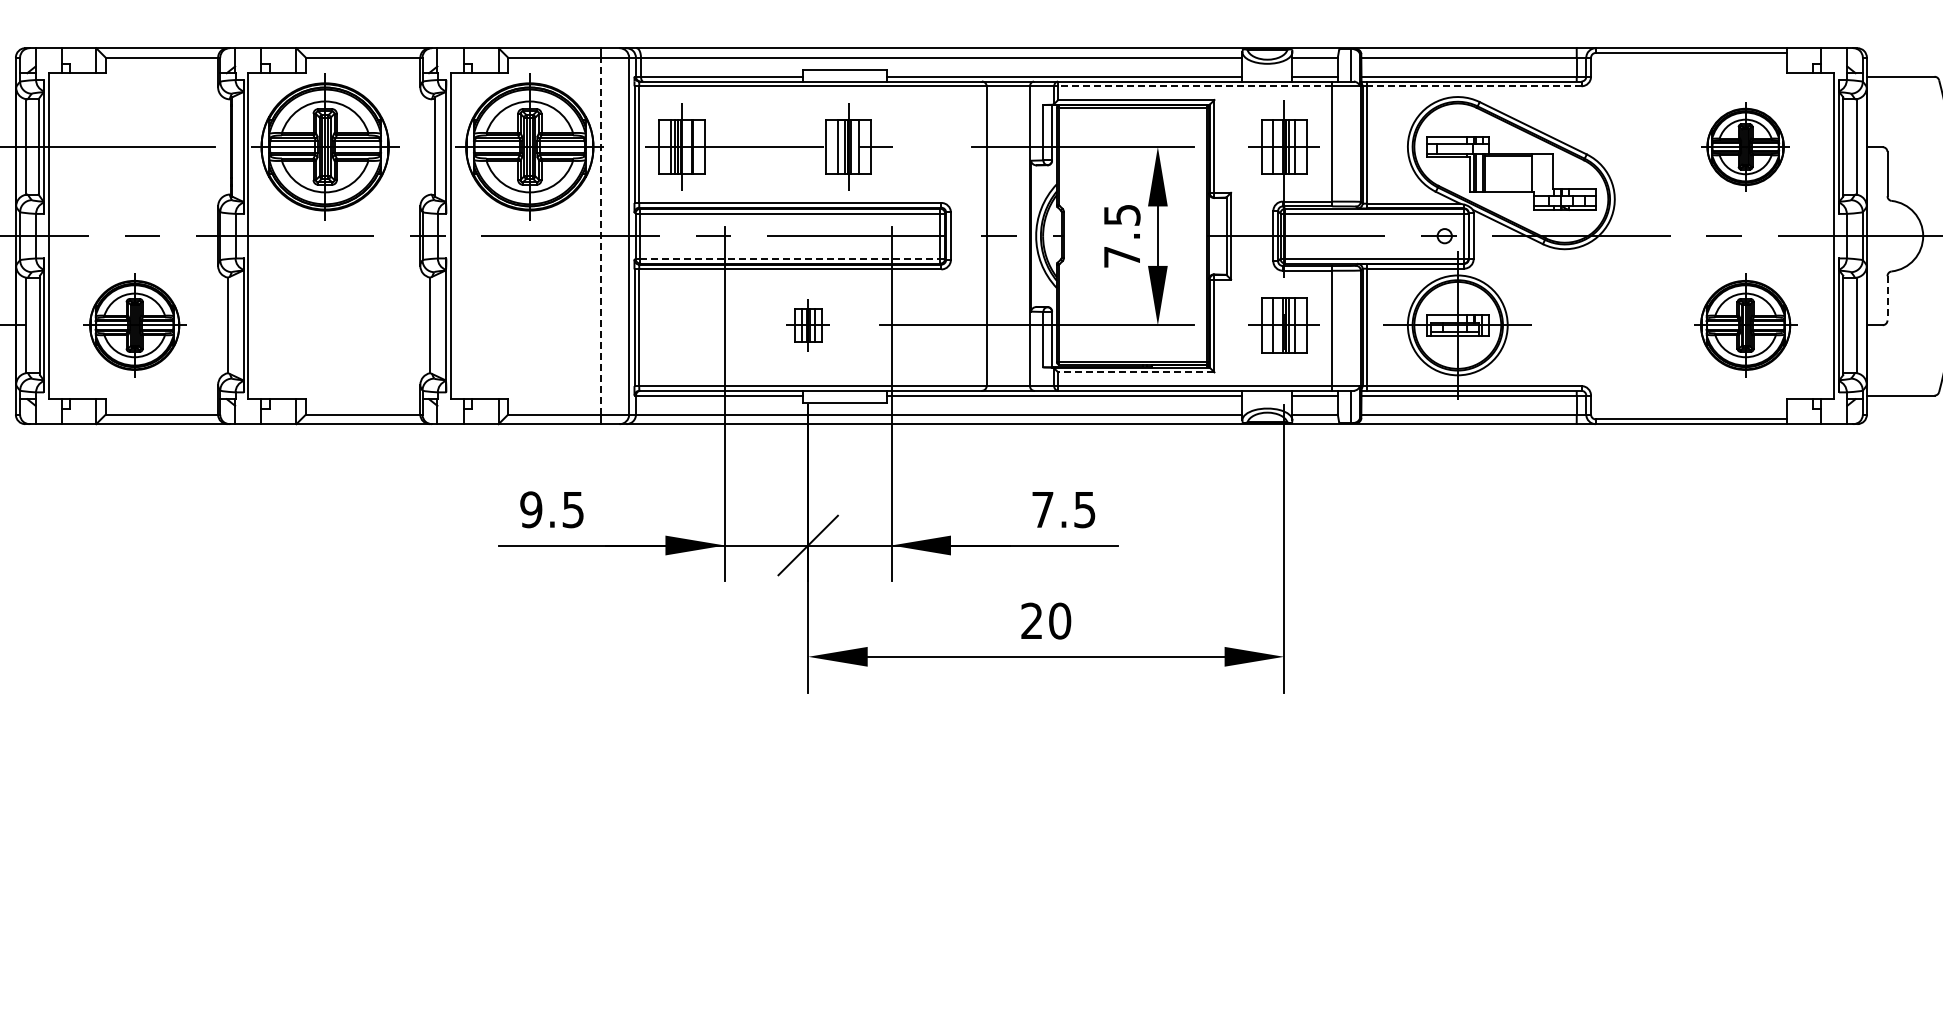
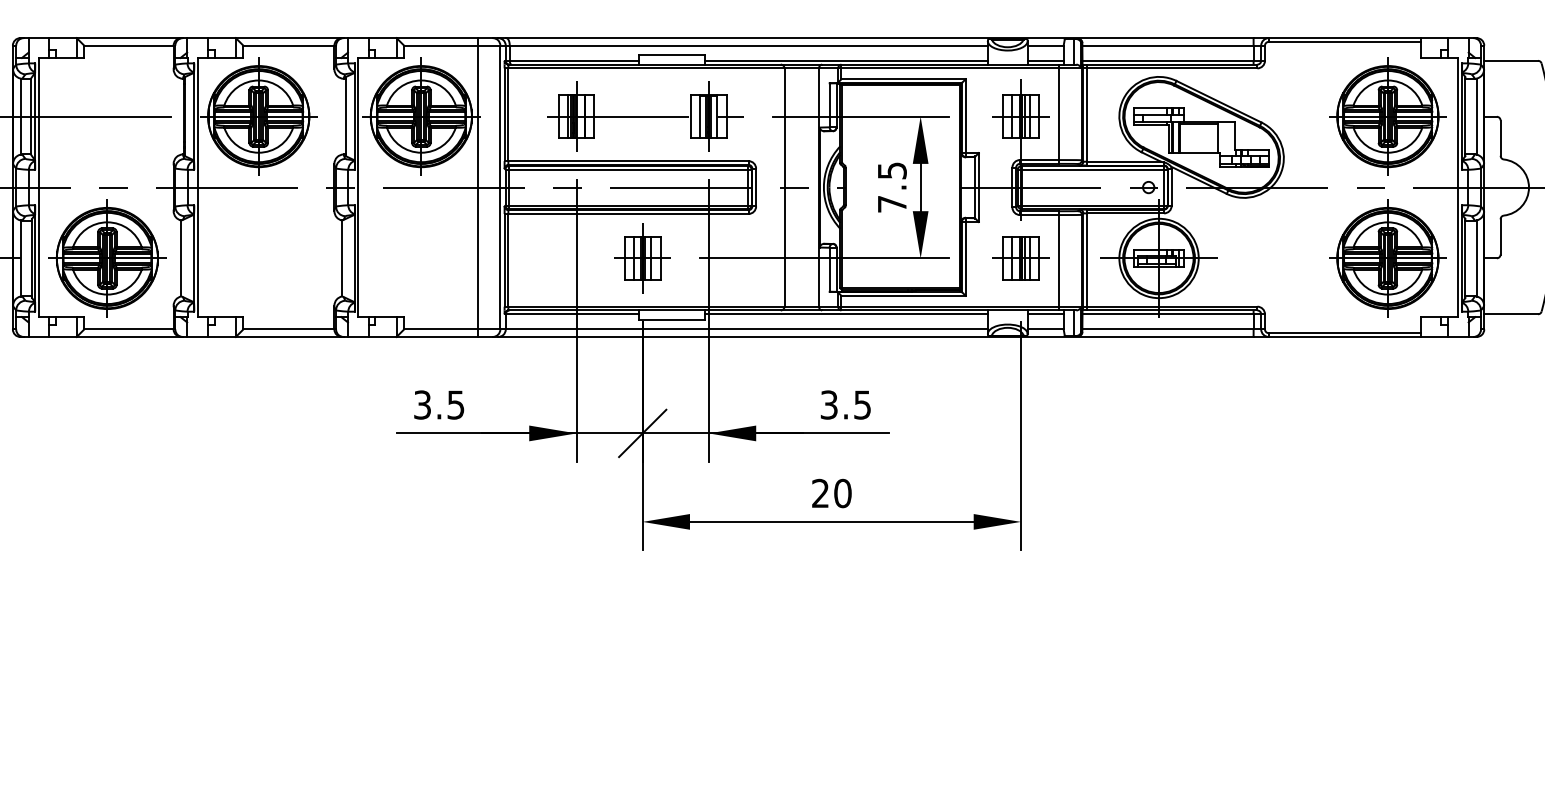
line: (1194, 86) -> (949, 68), dashed -> solid
line: (1473, 86) -> (1171, 68), dashed -> solid
part: (768, 146) -> (645, 116), moved
part: (1745, 146) -> (1387, 116), size x1.67
line: (600, 235) -> (477, 187), dashed -> solid
line: (790, 258) -> (628, 205), dashed -> solid
line: (1887, 298) -> (1500, 237), dashed -> solid
part: (134, 325) -> (107, 258), size x1.43
part: (807, 325) -> (642, 258), size x1.67
part: (1745, 325) -> (1387, 258), size x1.43
line: (1135, 372) -> (902, 295), dashed -> solid
text: (531, 509) -> (422, 404), 9.5 -> 3.5
text: (1042, 509) -> (828, 404), 7.5 -> 3.5

